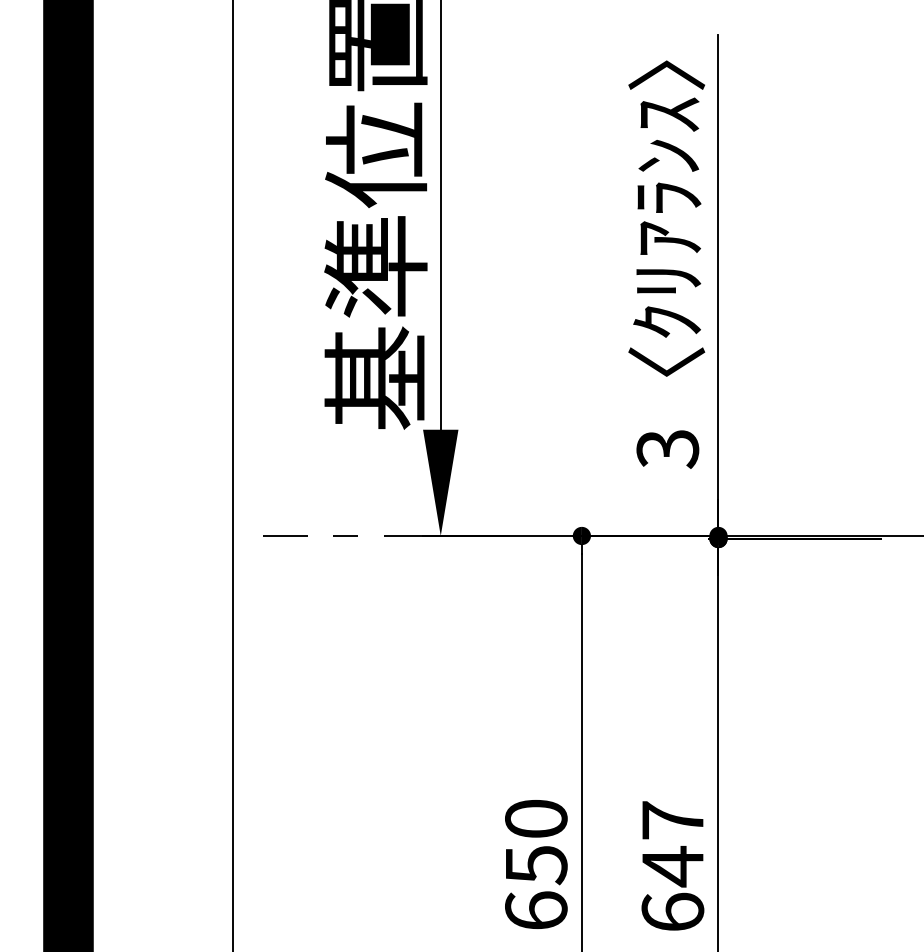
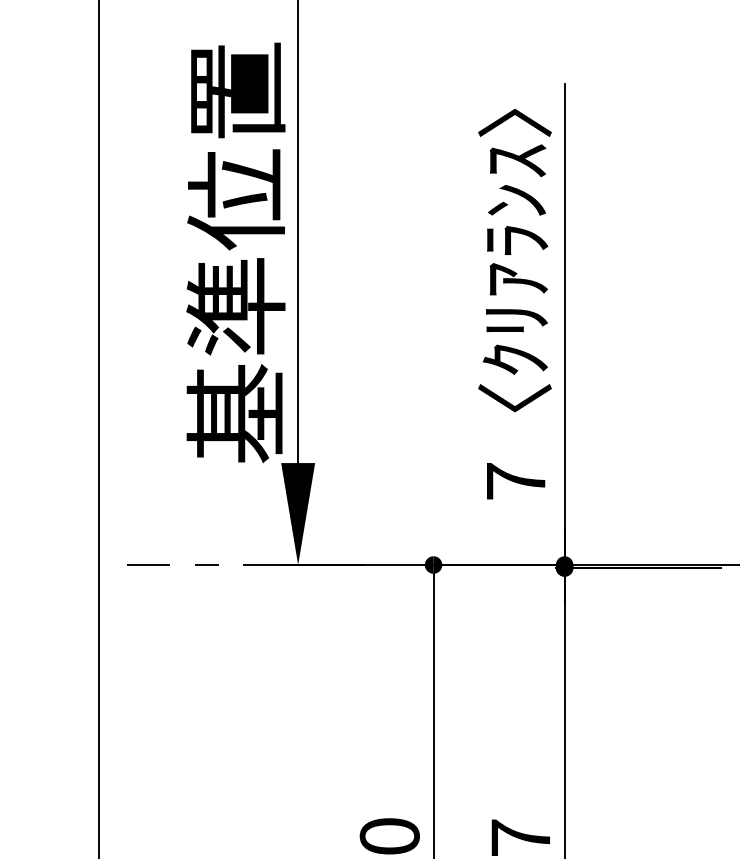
text: (667, 448) -> (515, 481), 3 -> 7

